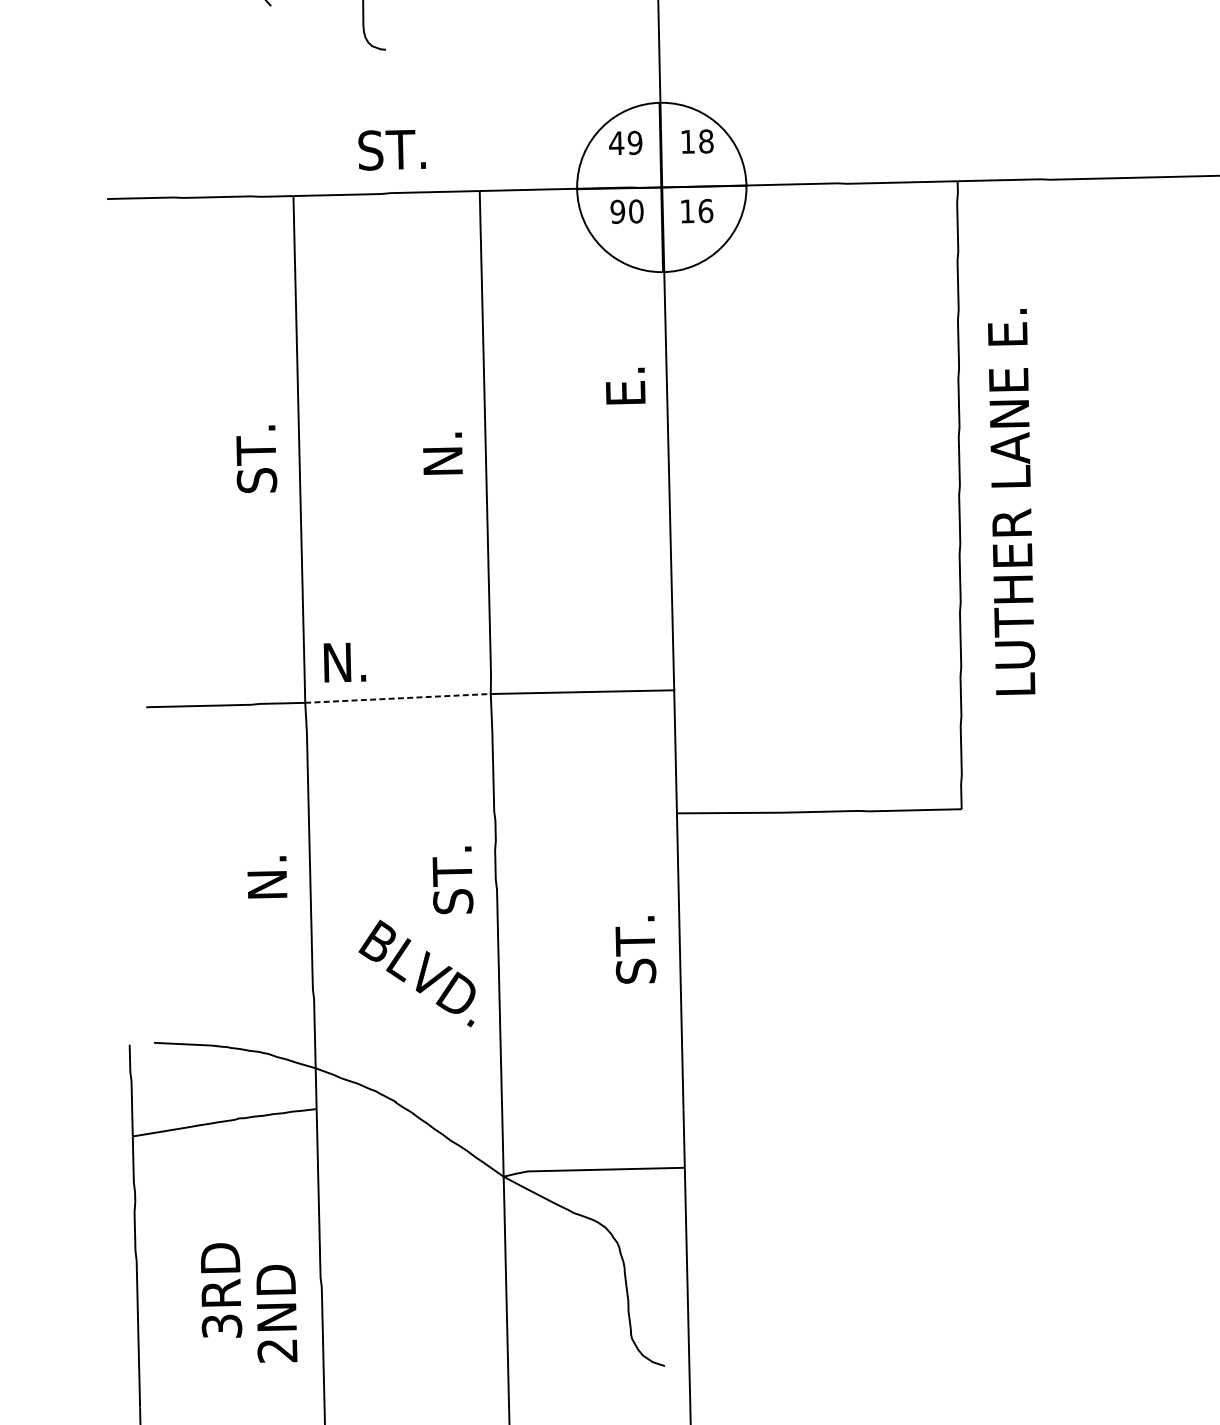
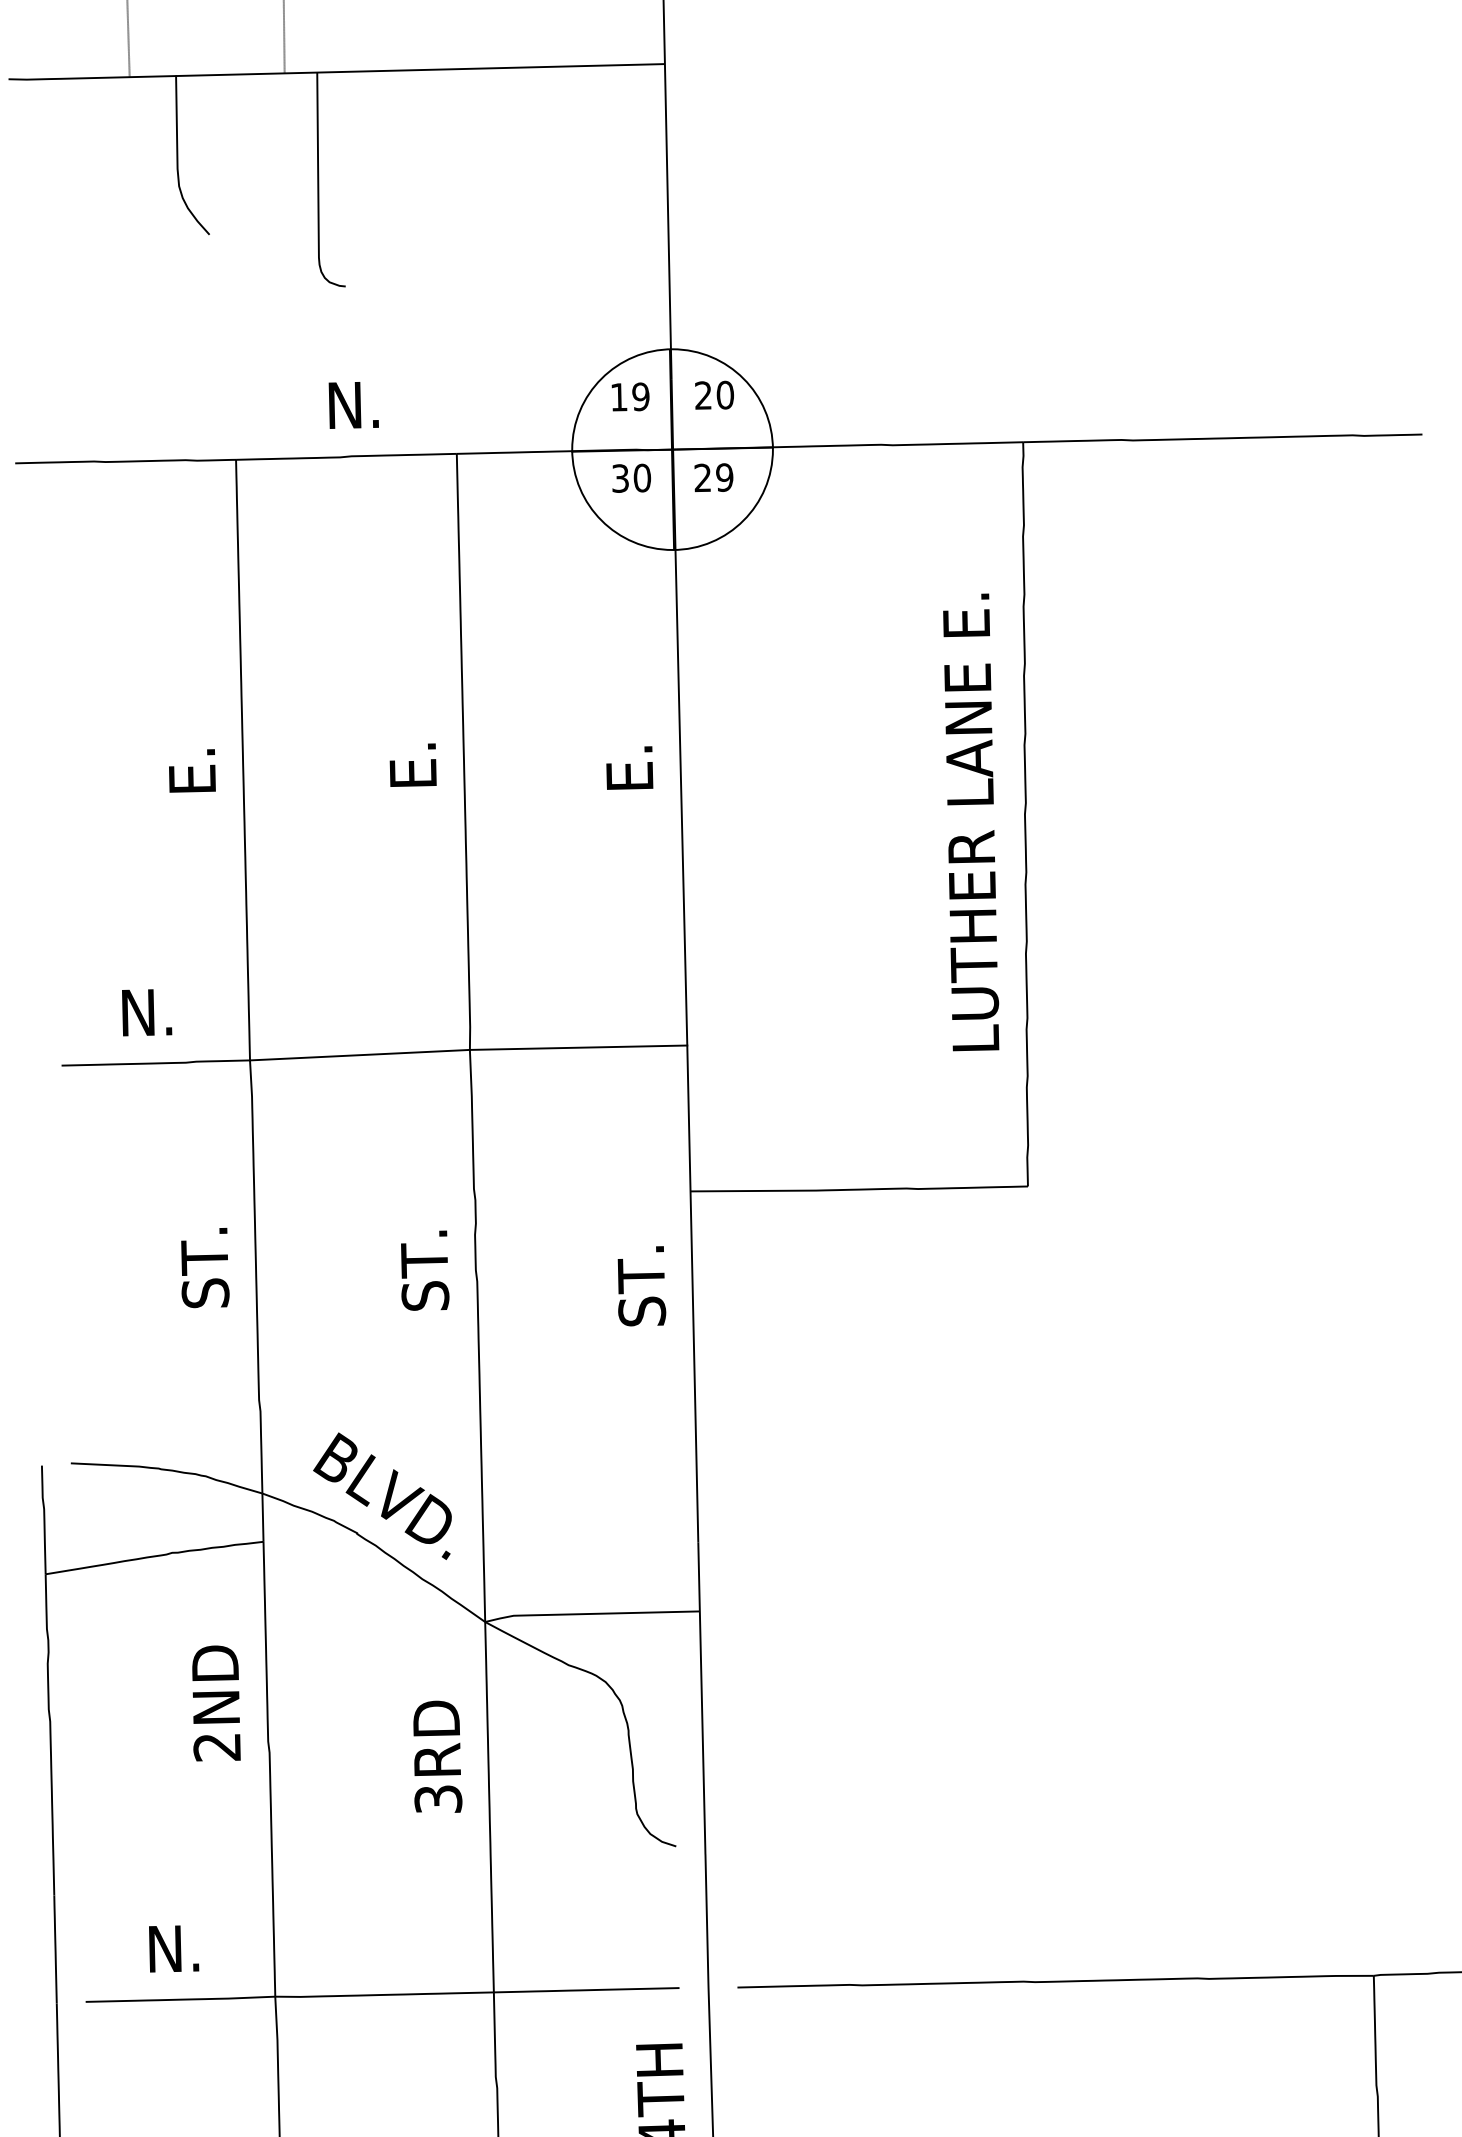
text: (697, 141) -> (714, 395), 18 -> 20
text: (617, 143) -> (619, 397), 49 -> 19
text: (392, 150) -> (353, 405), ST. -> N.
text: (696, 210) -> (713, 477), 16 -> 29
text: (617, 211) -> (620, 478), 90 -> 30
text: (625, 385) -> (629, 767), moved
text: (442, 454) -> (412, 765), N. -> E.
text: (256, 459) -> (192, 771), ST. -> E.
text: (1011, 502) -> (971, 822), moved
text: (345, 662) -> (147, 1012), moved
line: (398, 698) -> (360, 1055), dashed -> solid
text: (267, 877) -> (205, 1267), N. -> ST.
text: (635, 950) -> (641, 1286), moved
text: (417, 972) -> (382, 1495), moved
text: (221, 1290) -> (437, 1756), moved
text: (276, 1313) -> (216, 1703), moved

